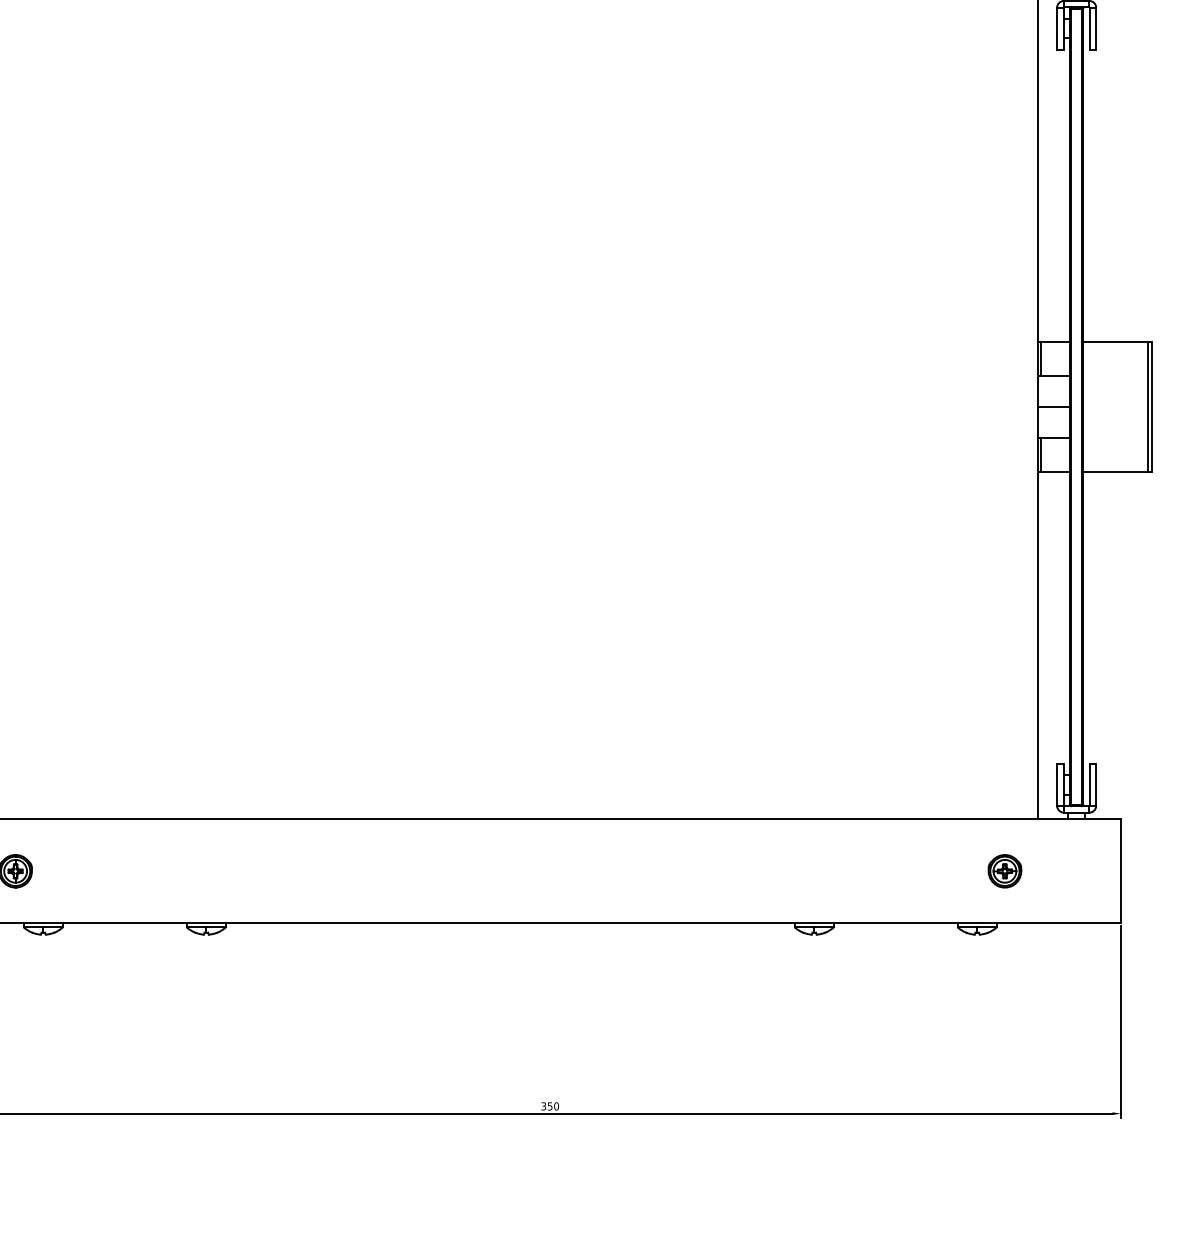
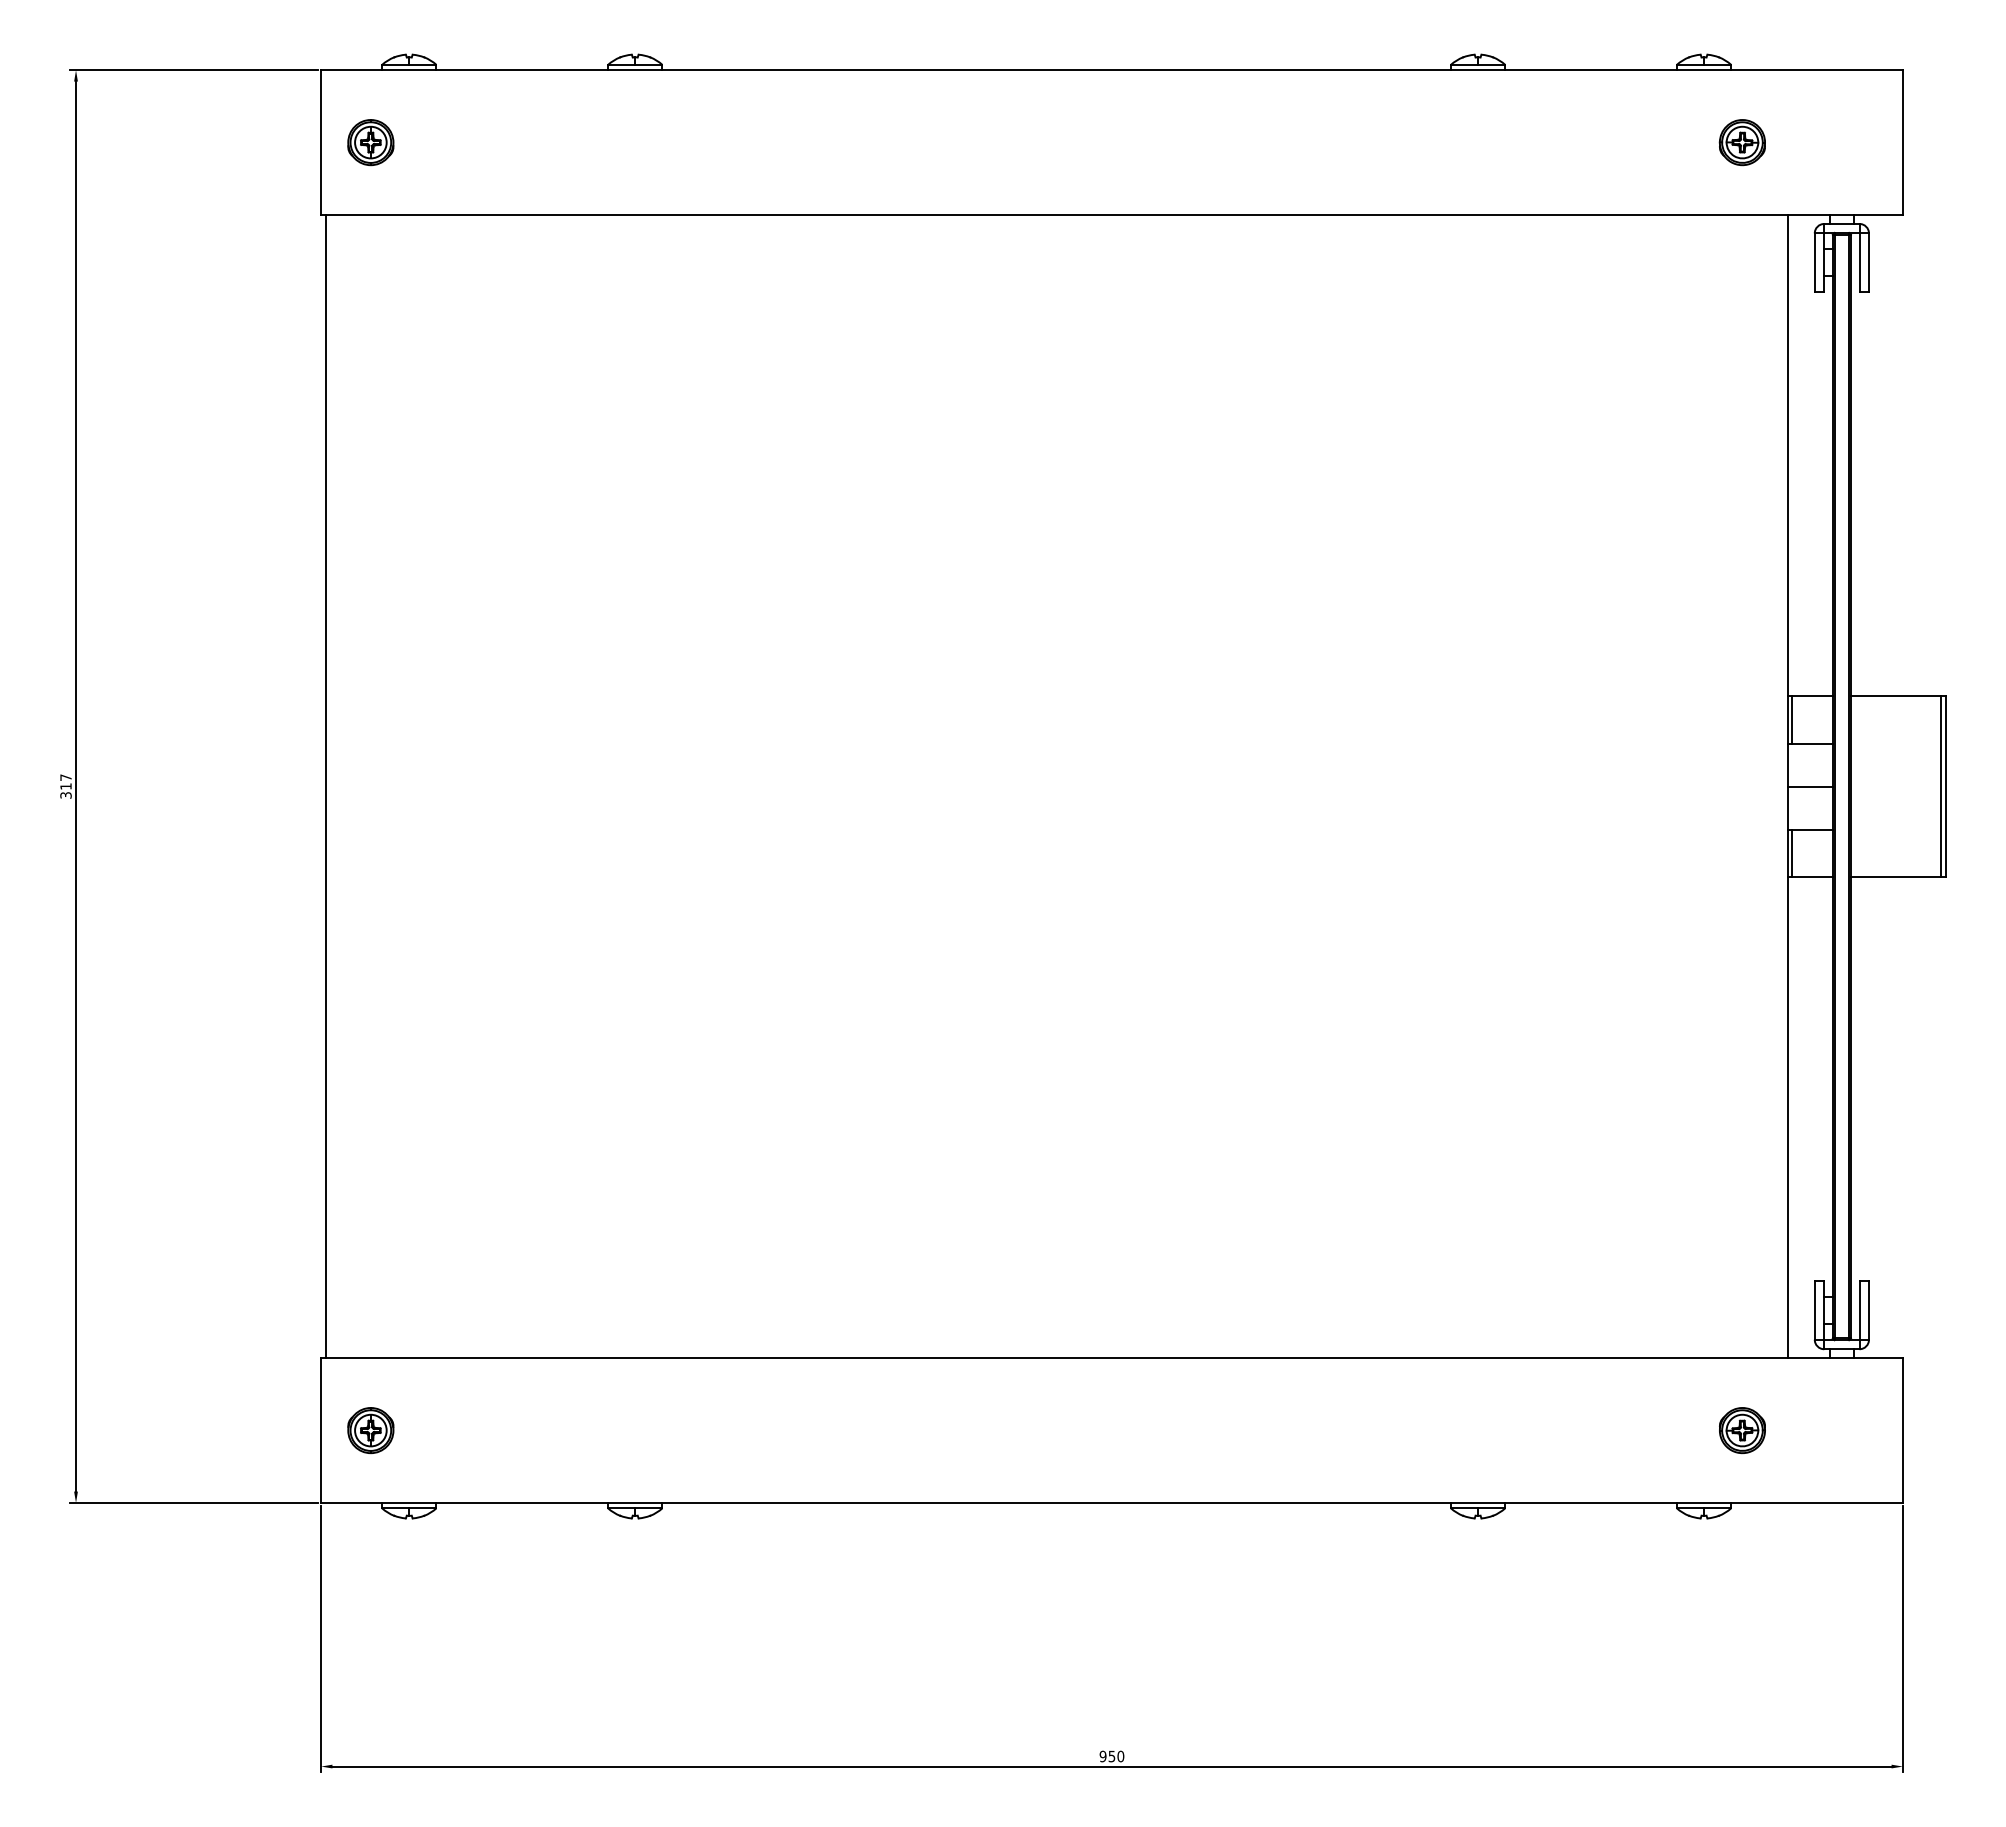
text: (543, 1106) -> (1102, 1756), 350 -> 950

